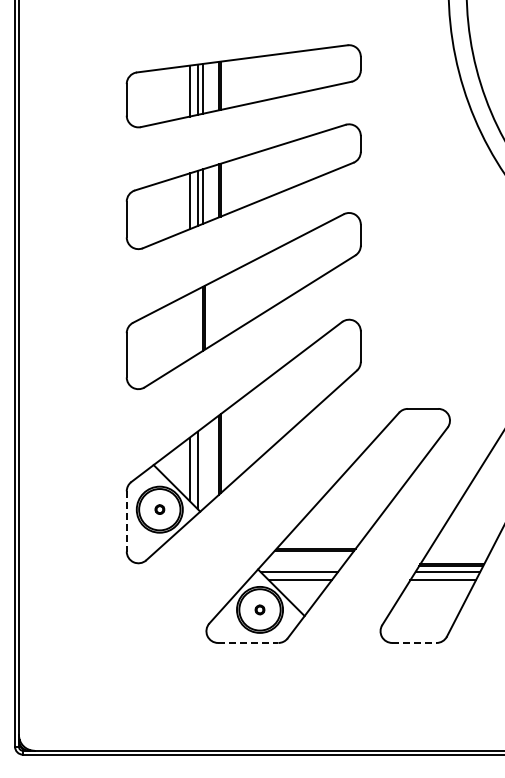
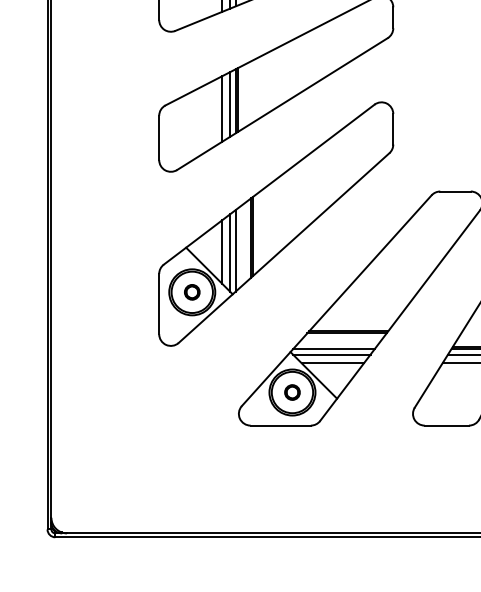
line: (197, 321) -> (229, 104), added
line: (189, 326) -> (221, 109), added
line: (203, 467) -> (235, 250), added
part: (159, 509) -> (191, 292), size x1.67
line: (126, 521) -> (158, 304), dashed -> solid
line: (301, 566) -> (333, 349), added
part: (259, 609) -> (291, 392), size x1.67
line: (248, 642) -> (280, 425), dashed -> solid
line: (414, 642) -> (446, 425), dashed -> solid

